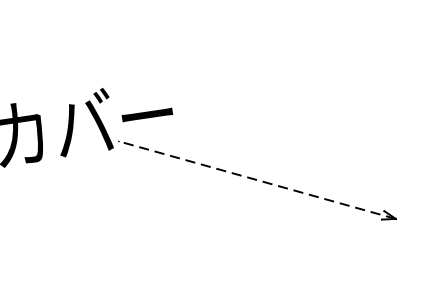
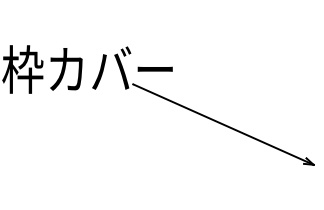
line: (257, 180) -> (223, 124), dashed -> solid

